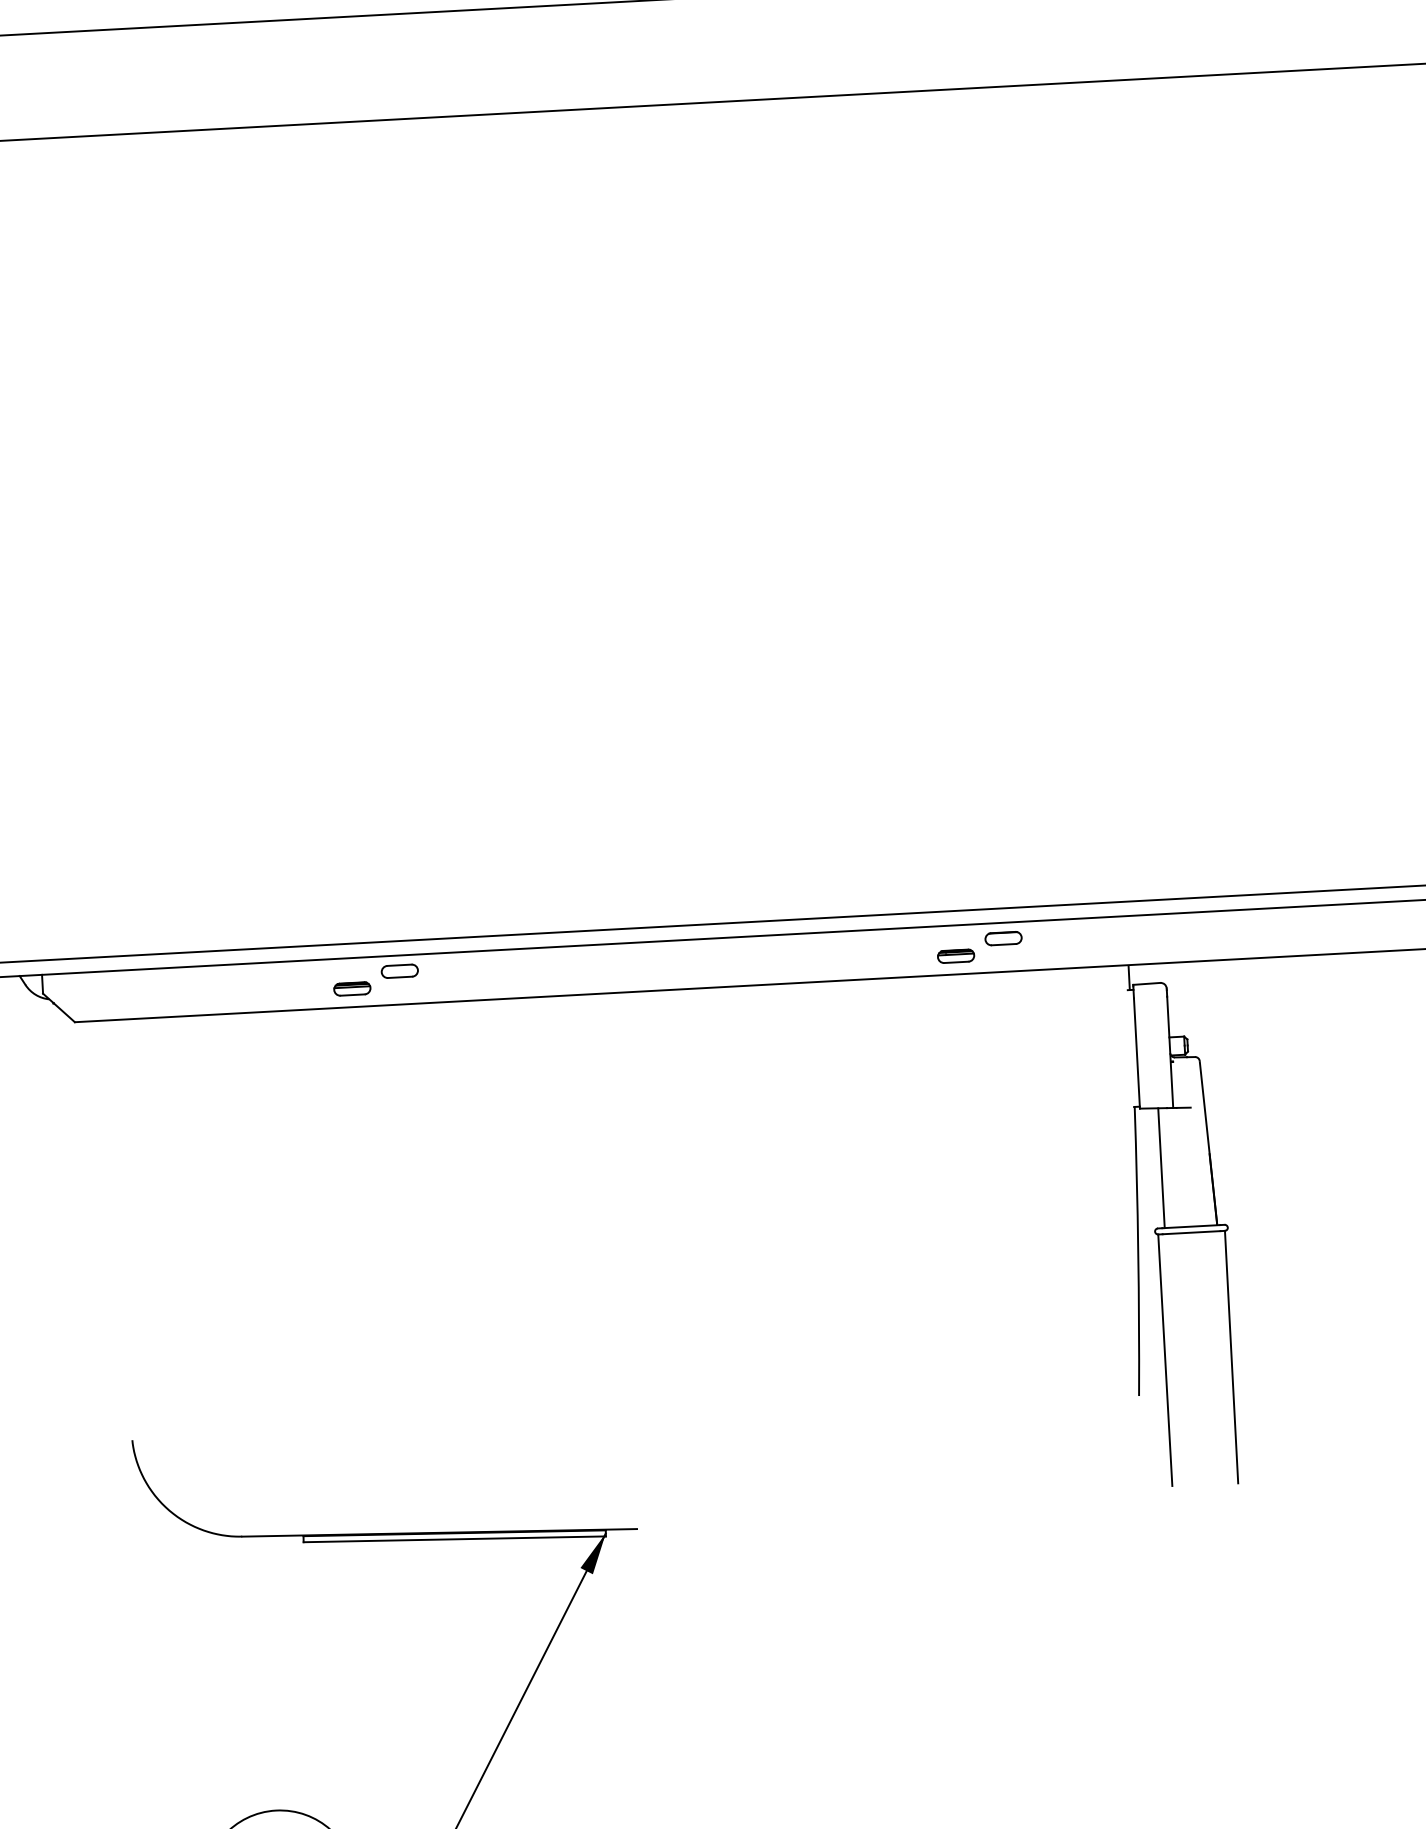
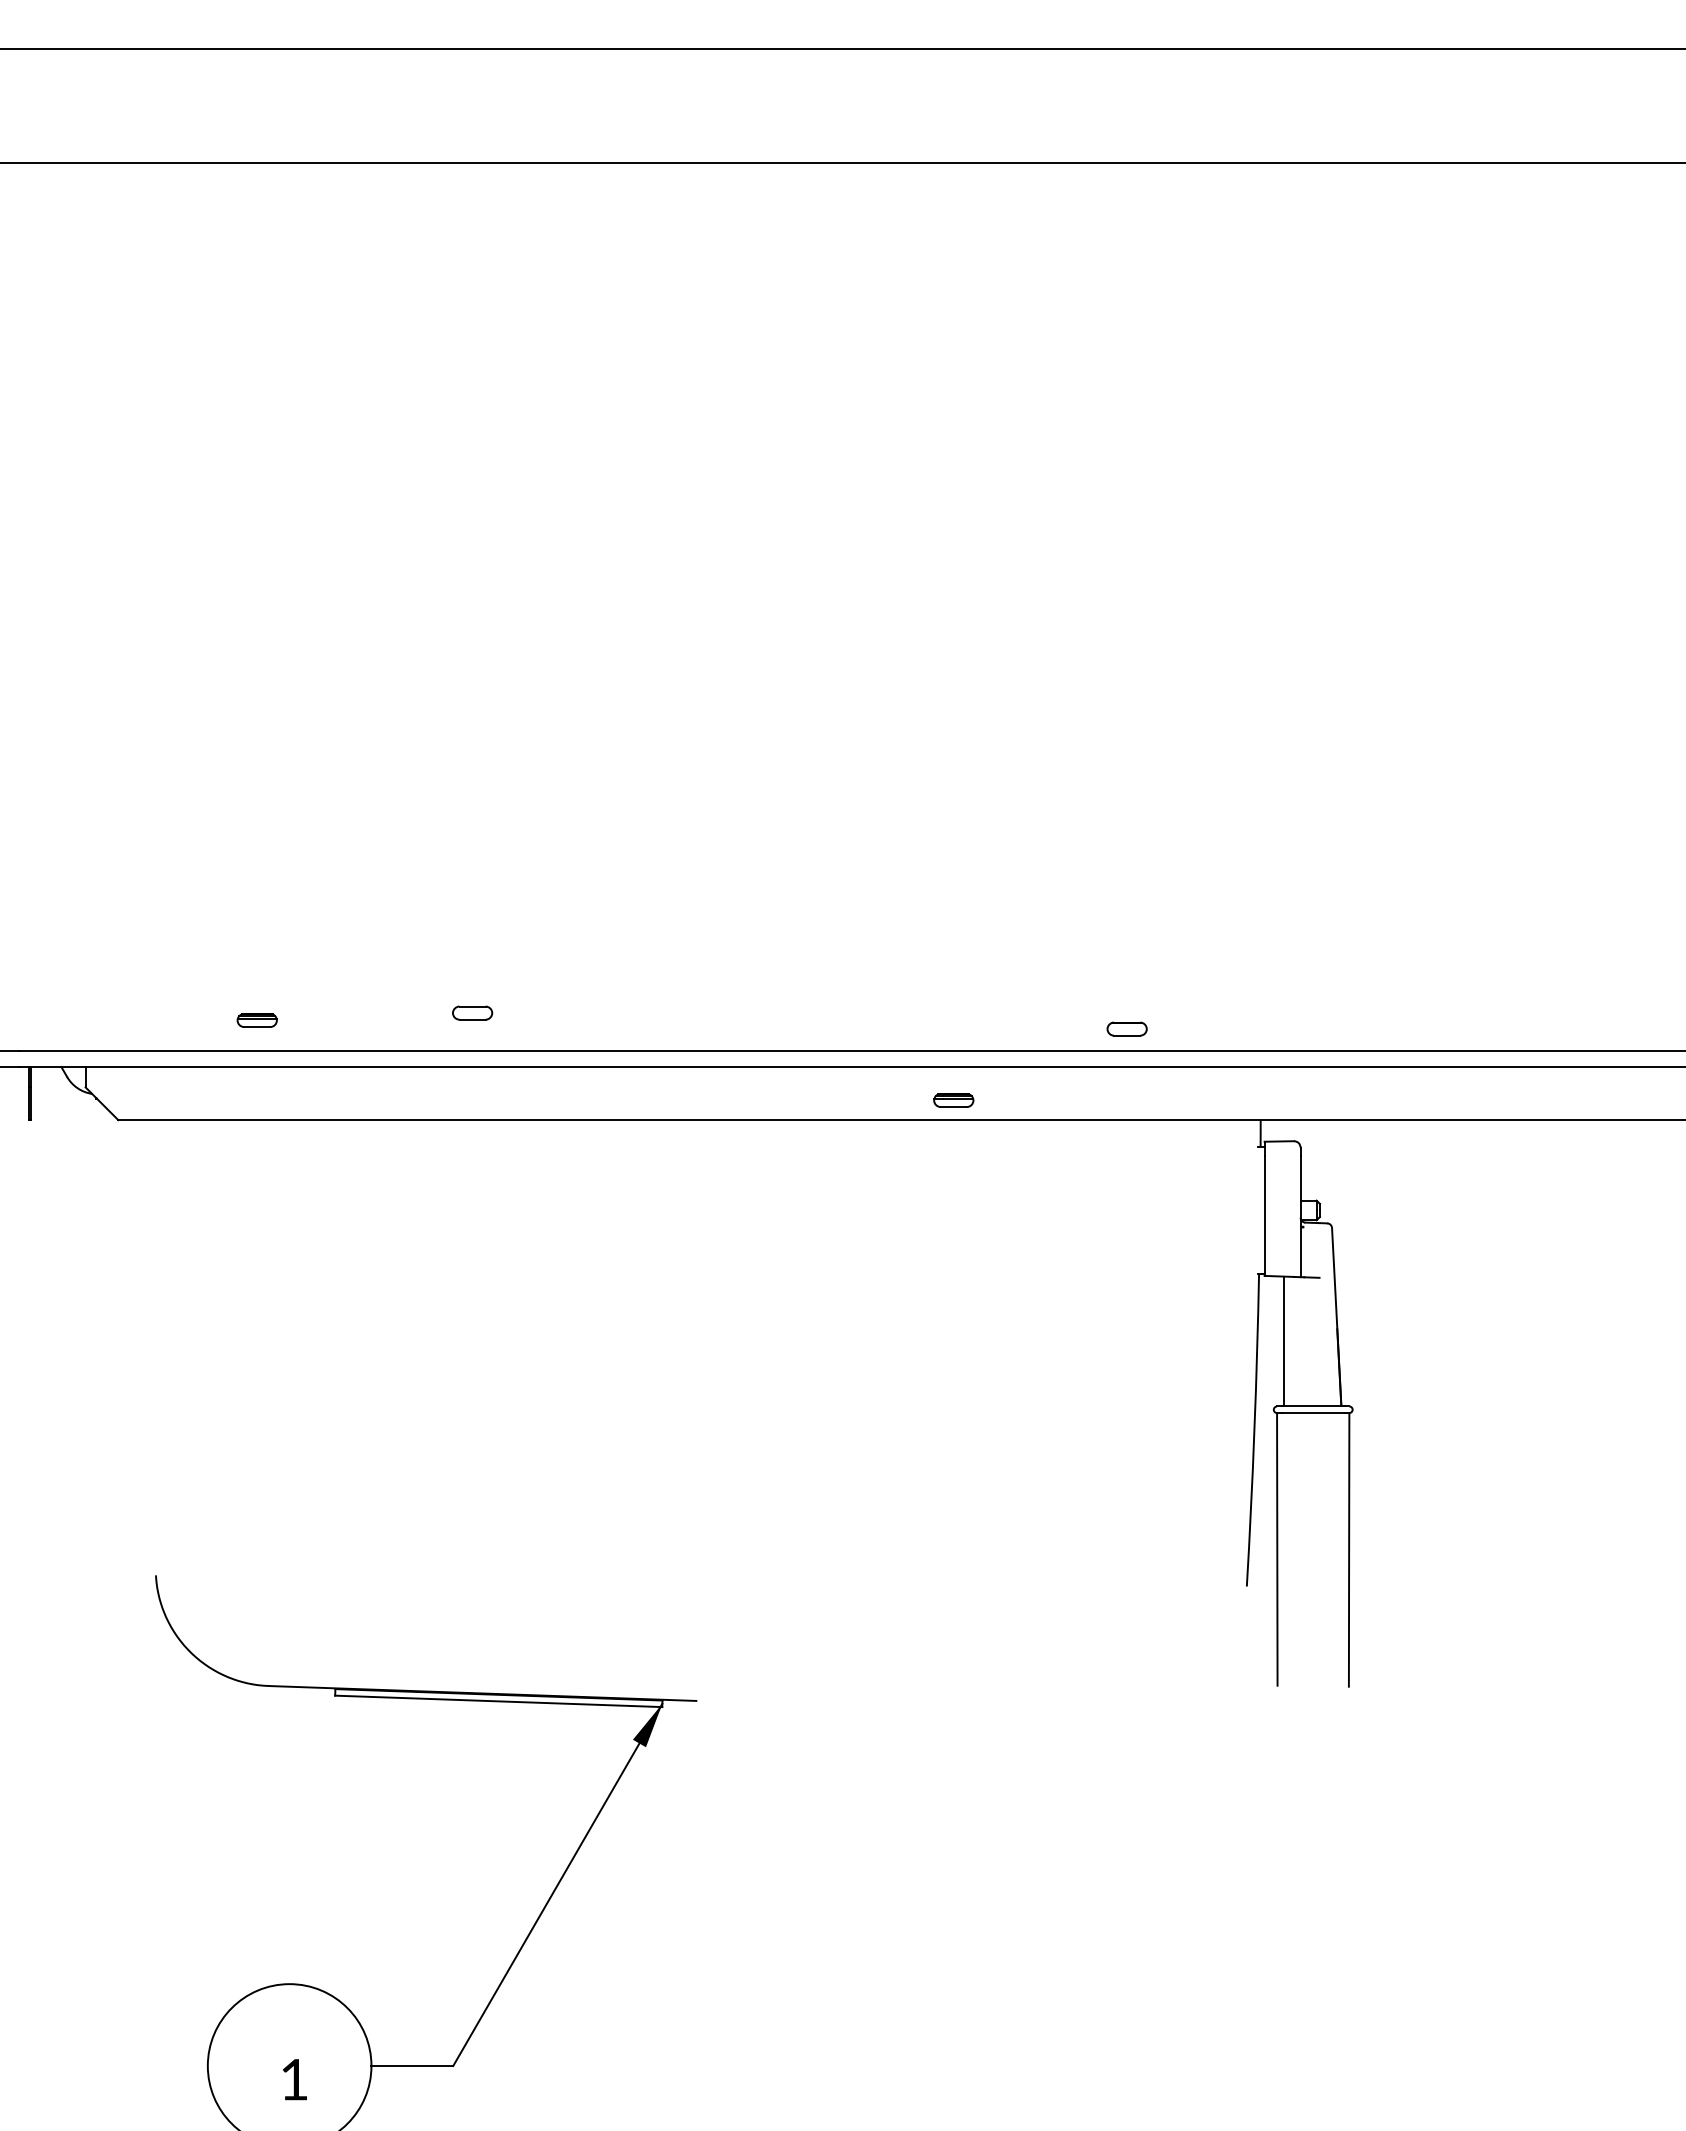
part: (1002, 938) -> (1126, 1028), moved
part: (955, 956) -> (953, 1100), moved
part: (399, 970) -> (472, 1012), moved
part: (351, 989) -> (256, 1020), moved

